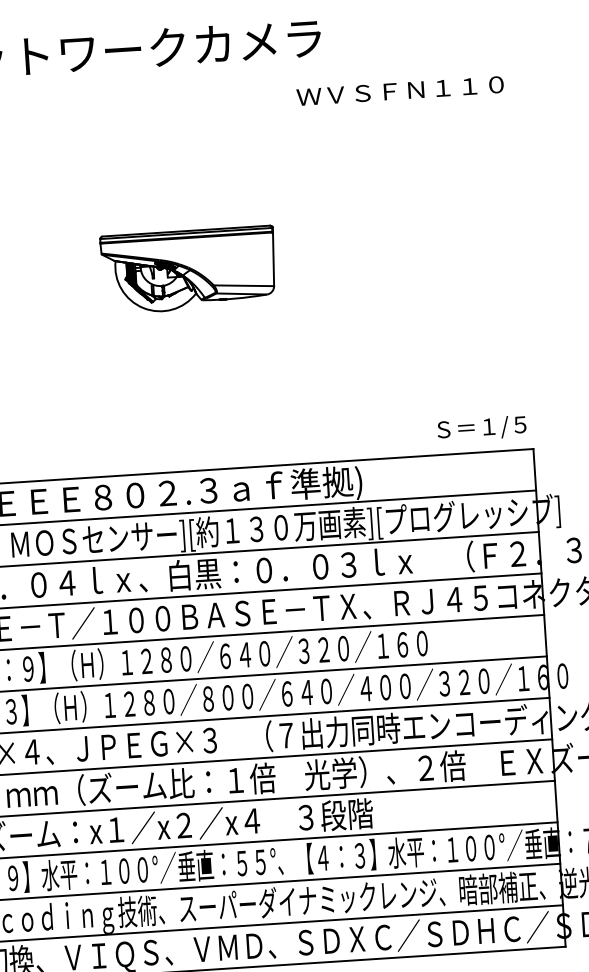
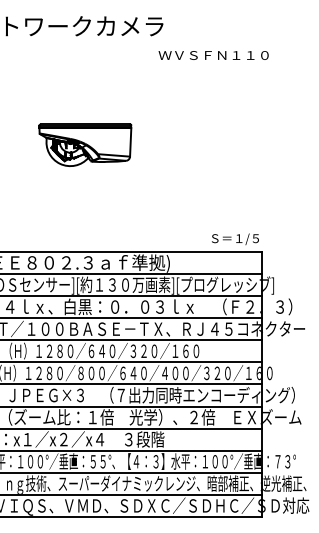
text: (399, 91) -> (213, 55), moved

